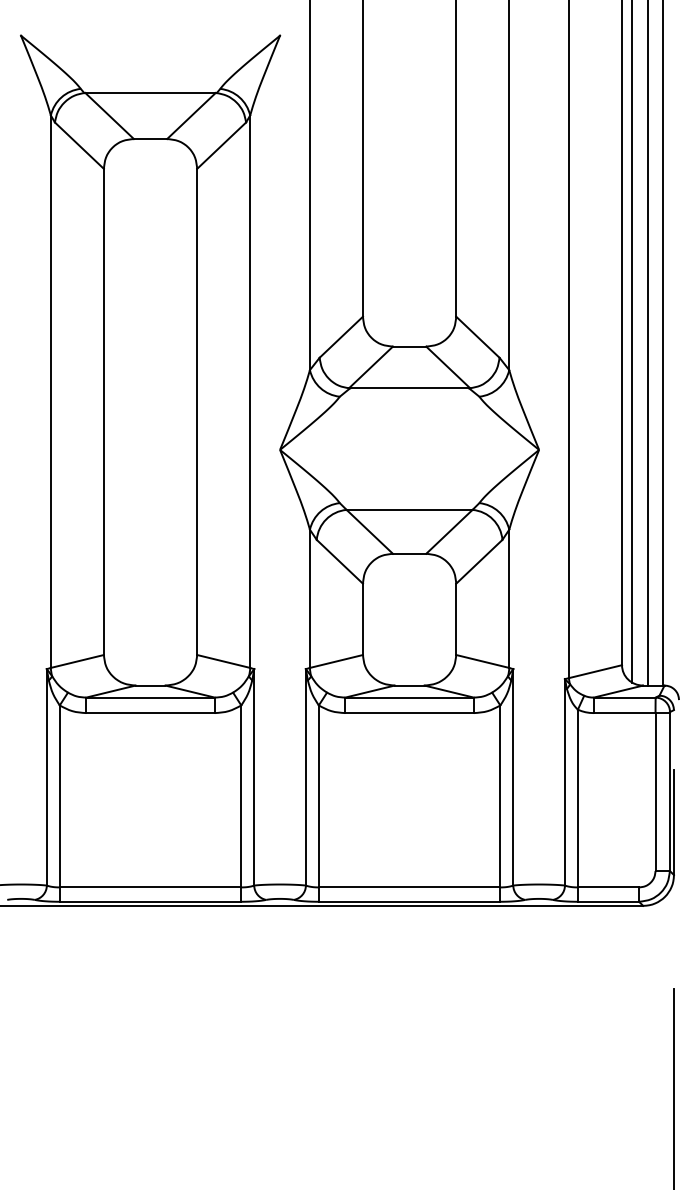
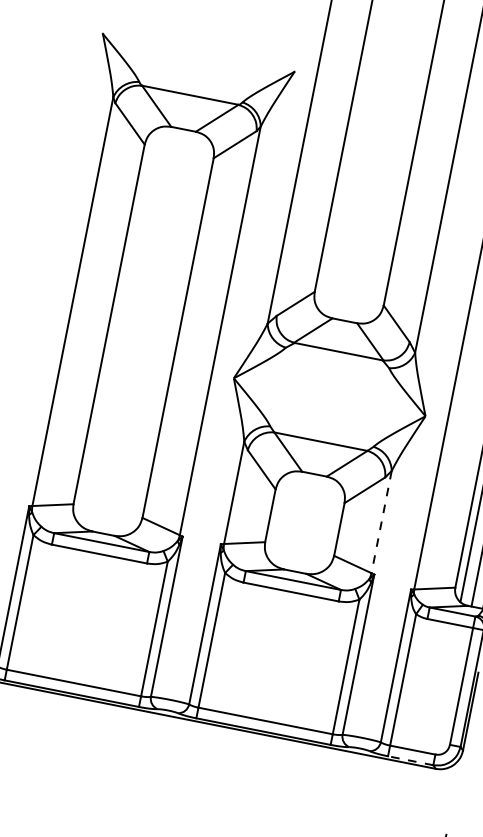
line: (509, 599) -> (381, 522), solid -> dashed
line: (608, 901) -> (410, 760), solid -> dashed

